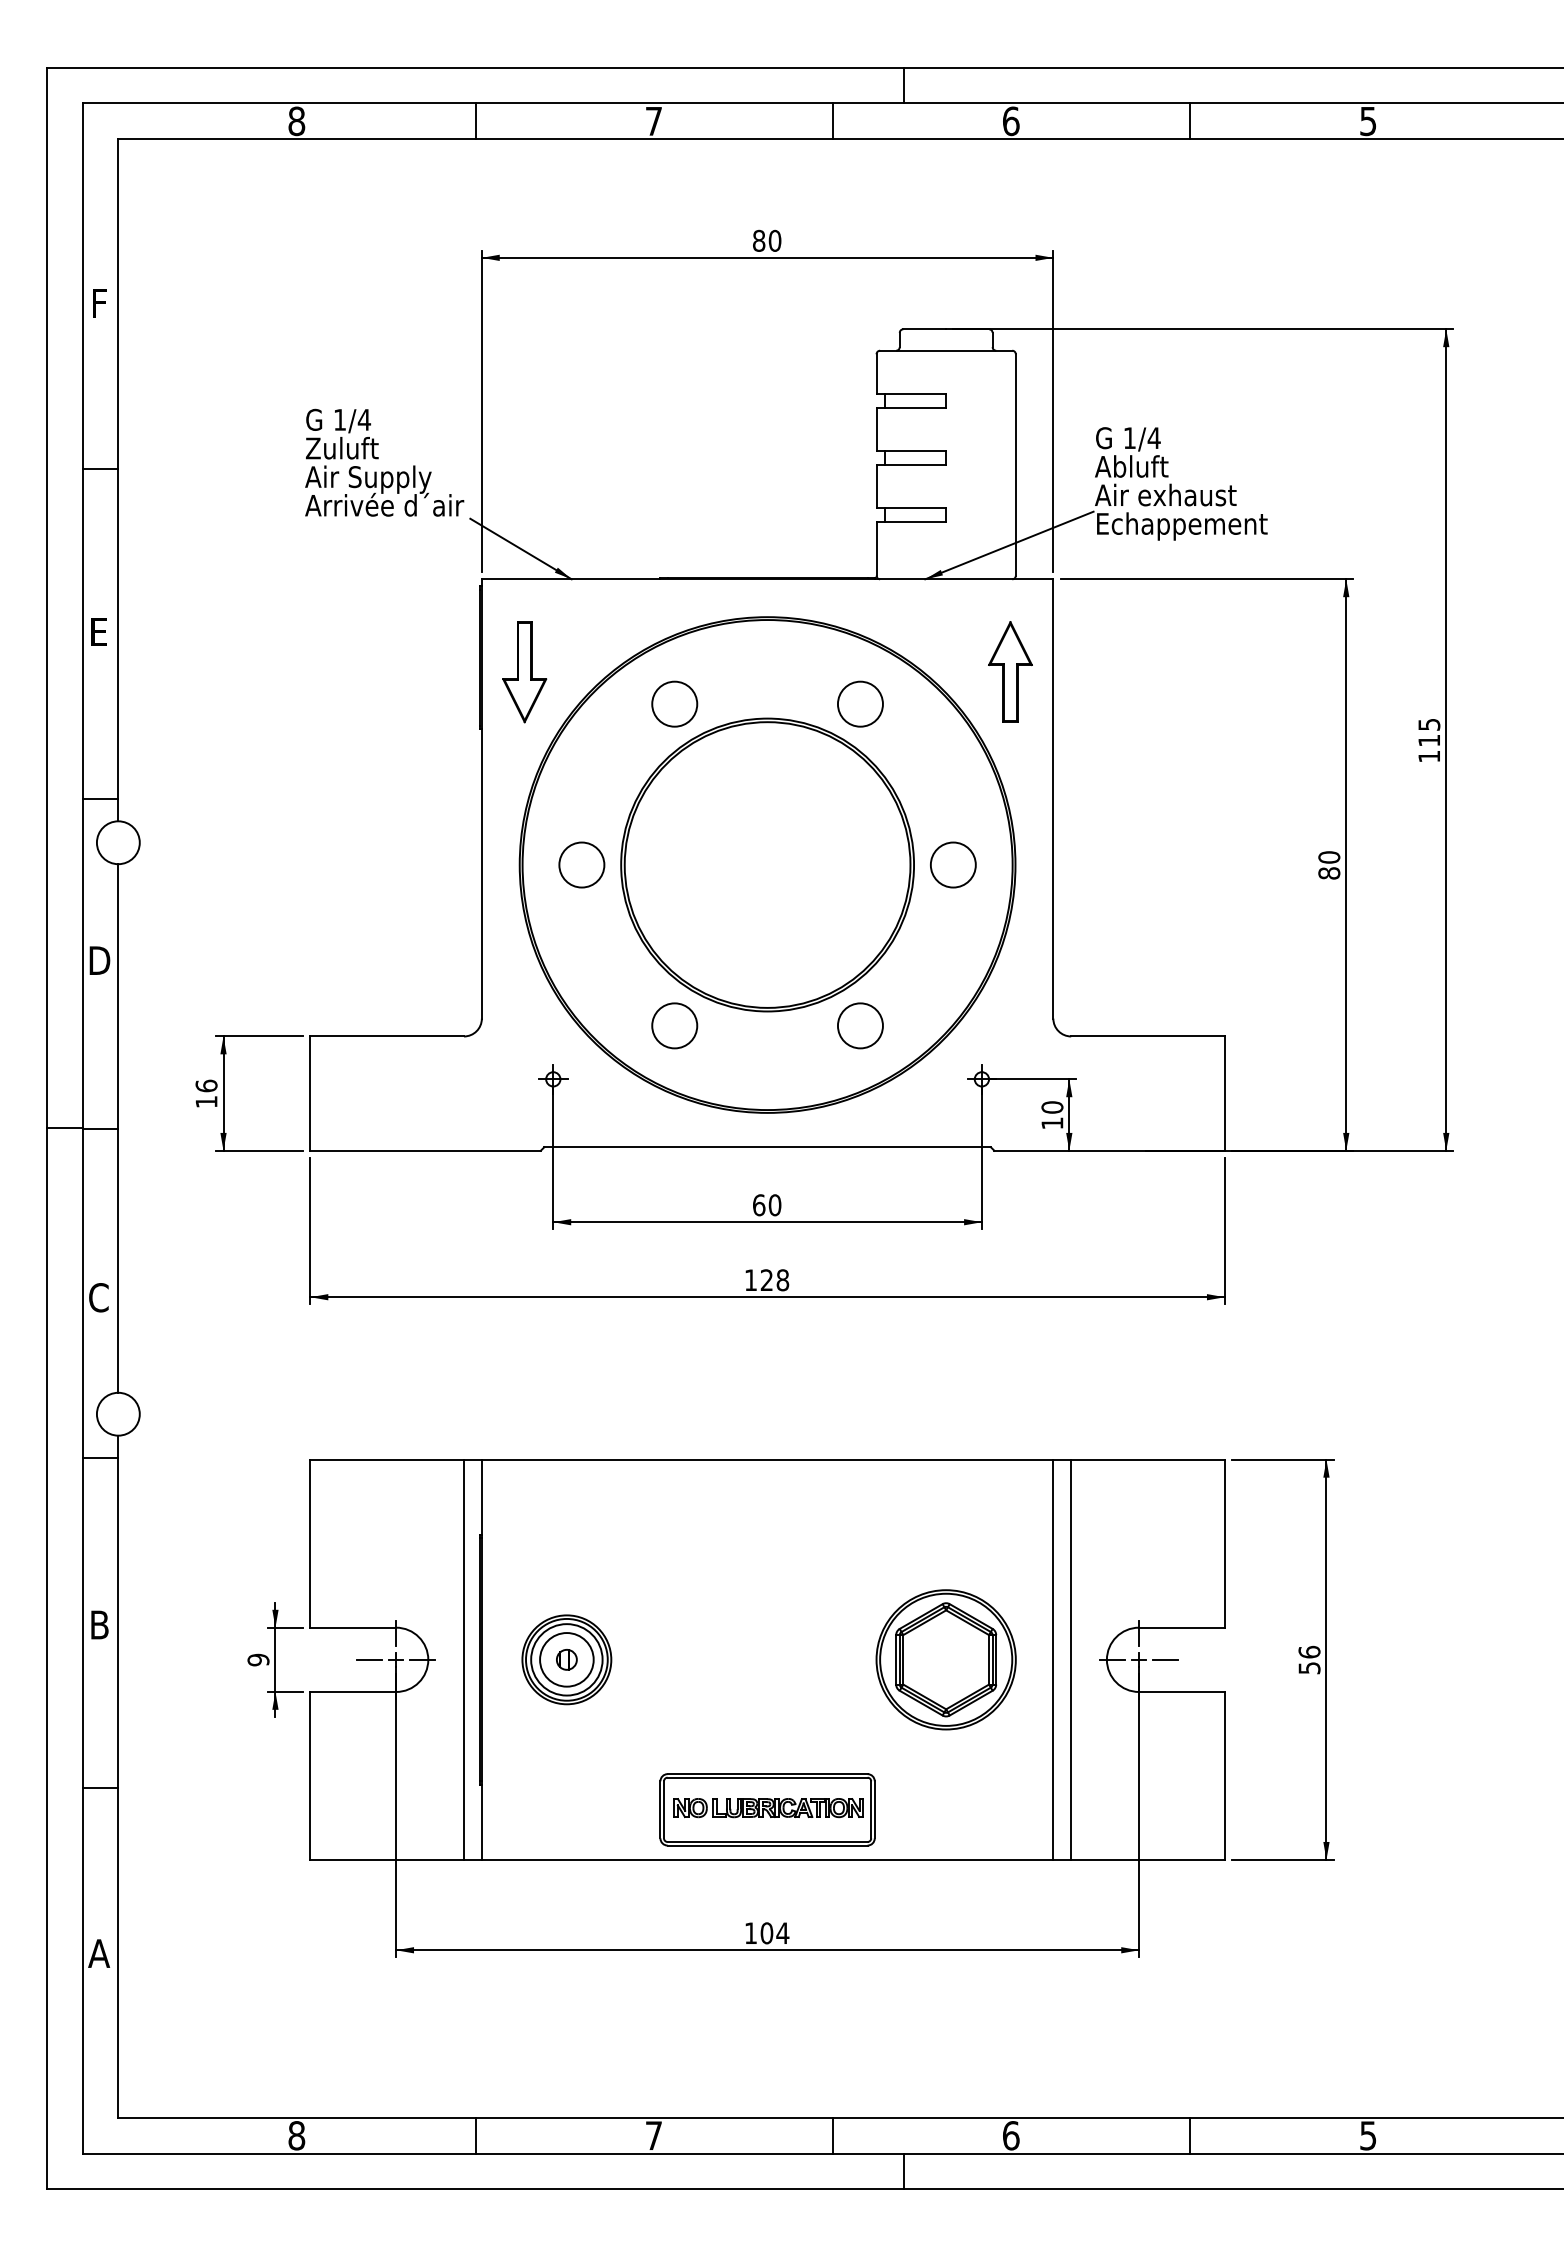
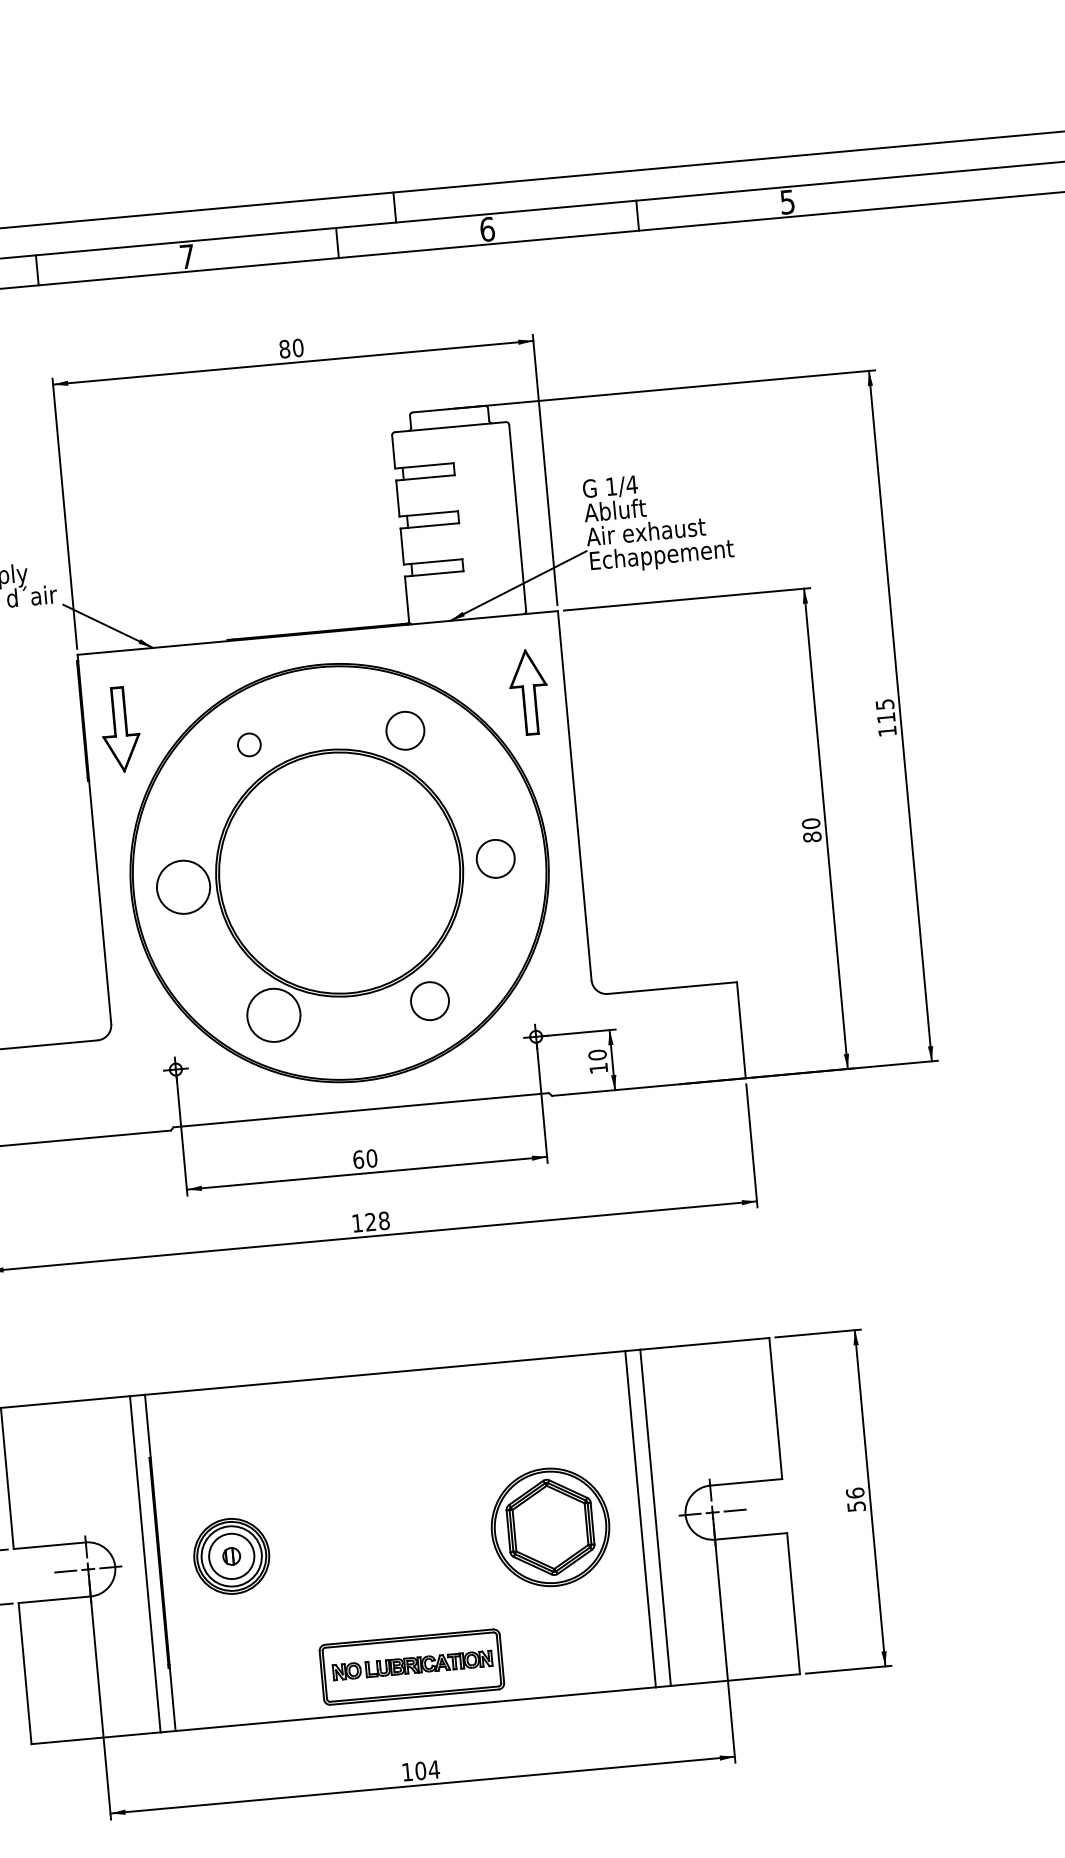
circle: (674, 703) -> (249, 744), size x0.6
circle: (581, 864) -> (183, 886), size x1.4
circle: (674, 1025) -> (273, 1015), size x1.4

